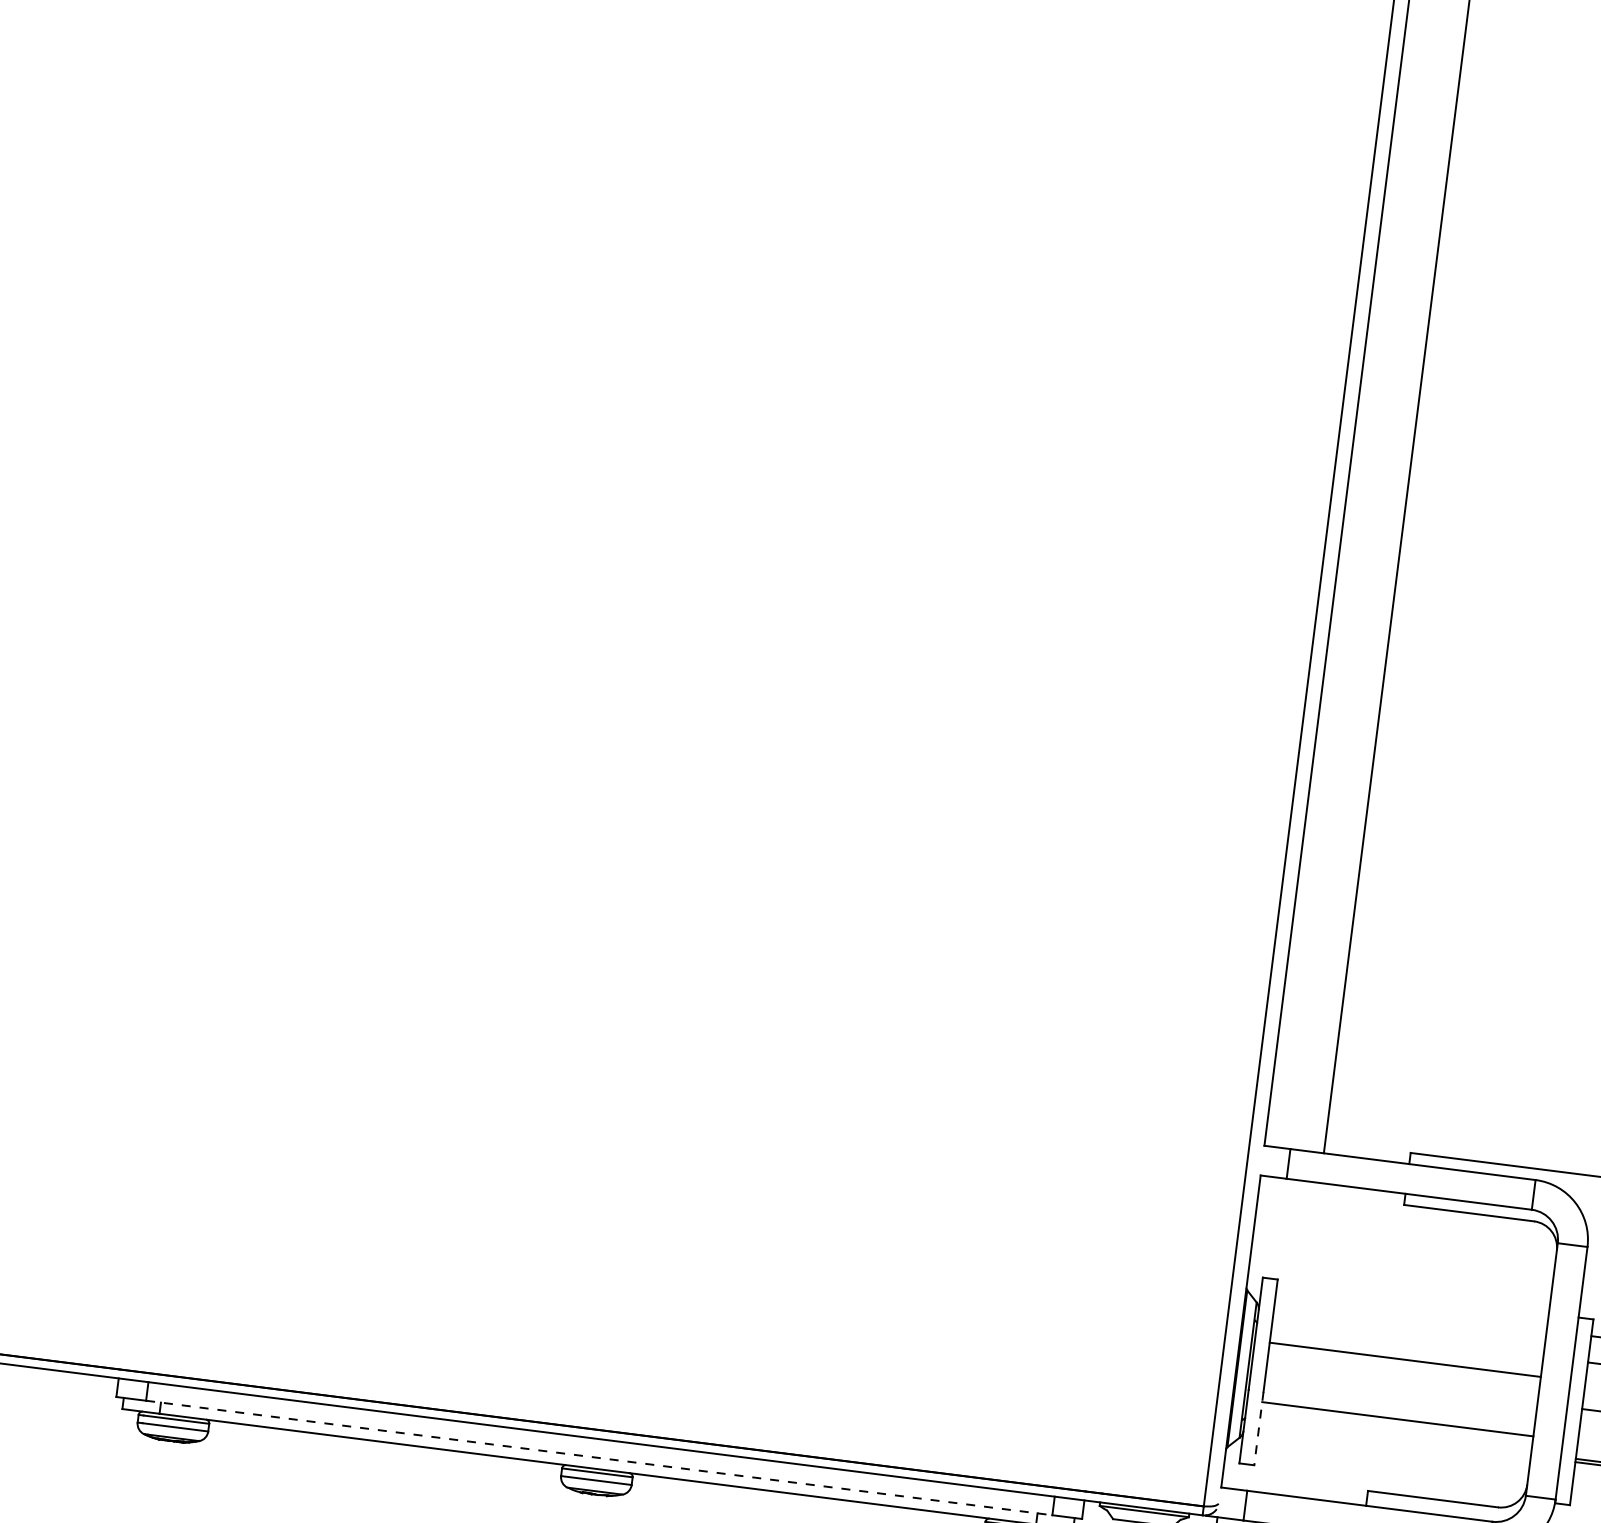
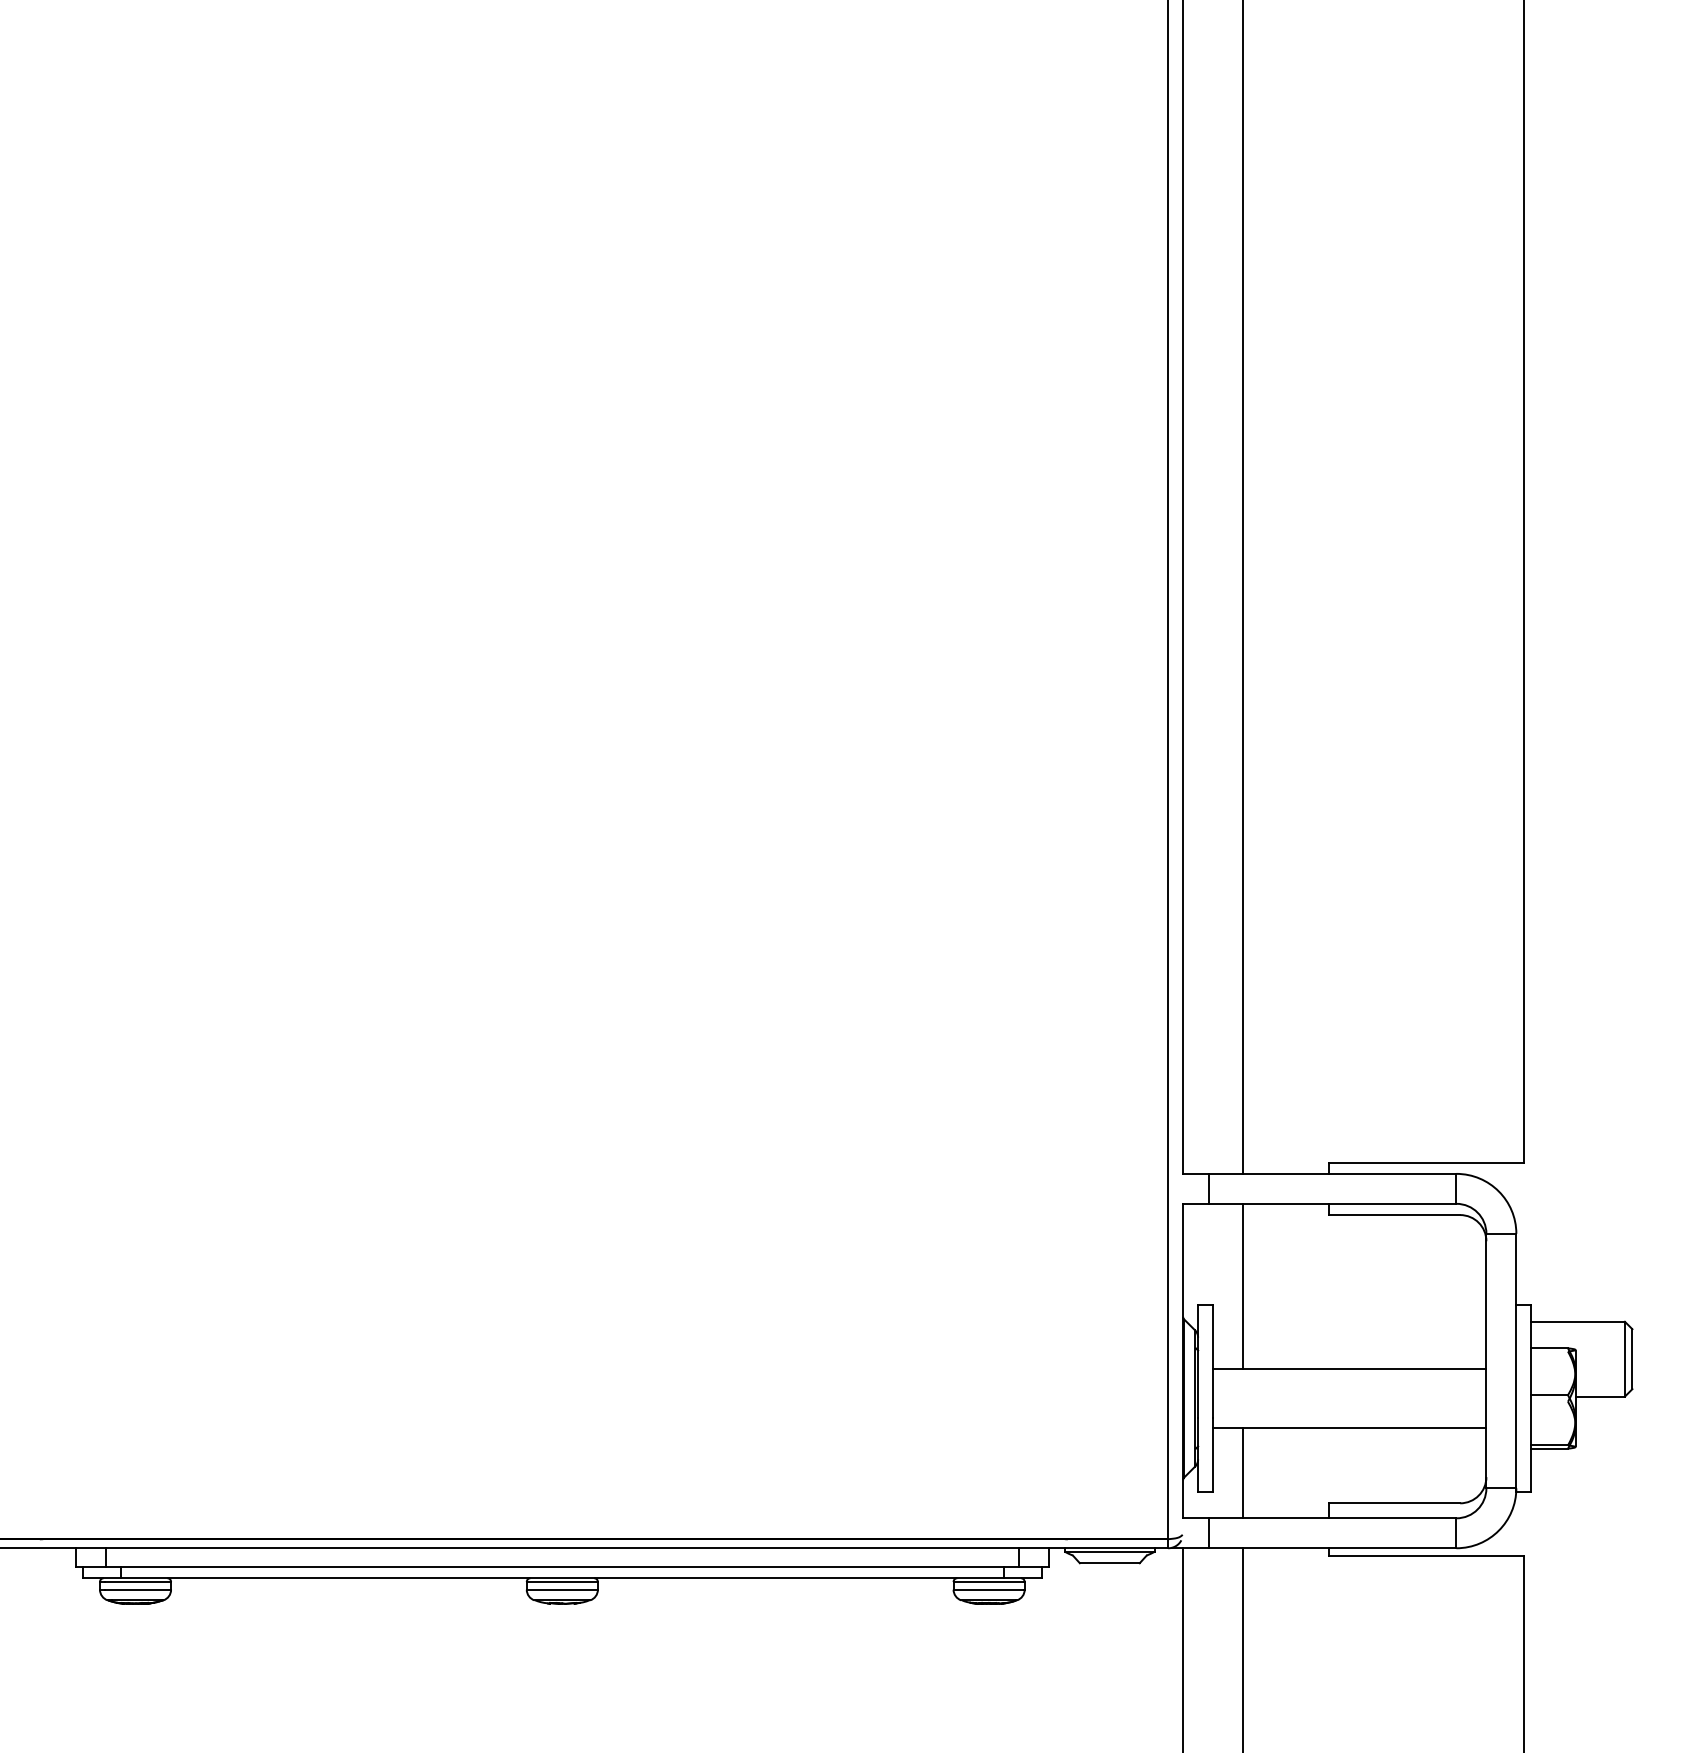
line: (1310, 1264) -> (1243, 1285), added
line: (1259, 1428) -> (1213, 1455), dashed -> solid
line: (1286, 1450) -> (1243, 1473), added
line: (599, 1457) -> (562, 1566), dashed -> solid

